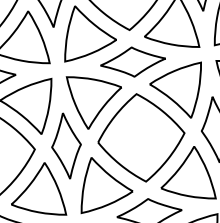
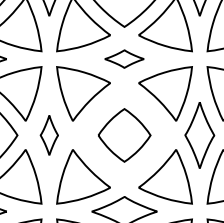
part: (132, 61) -> (124, 58), size x0.6
part: (141, 137) -> (124, 135), size x0.6
part: (66, 146) -> (49, 135), size x0.6

